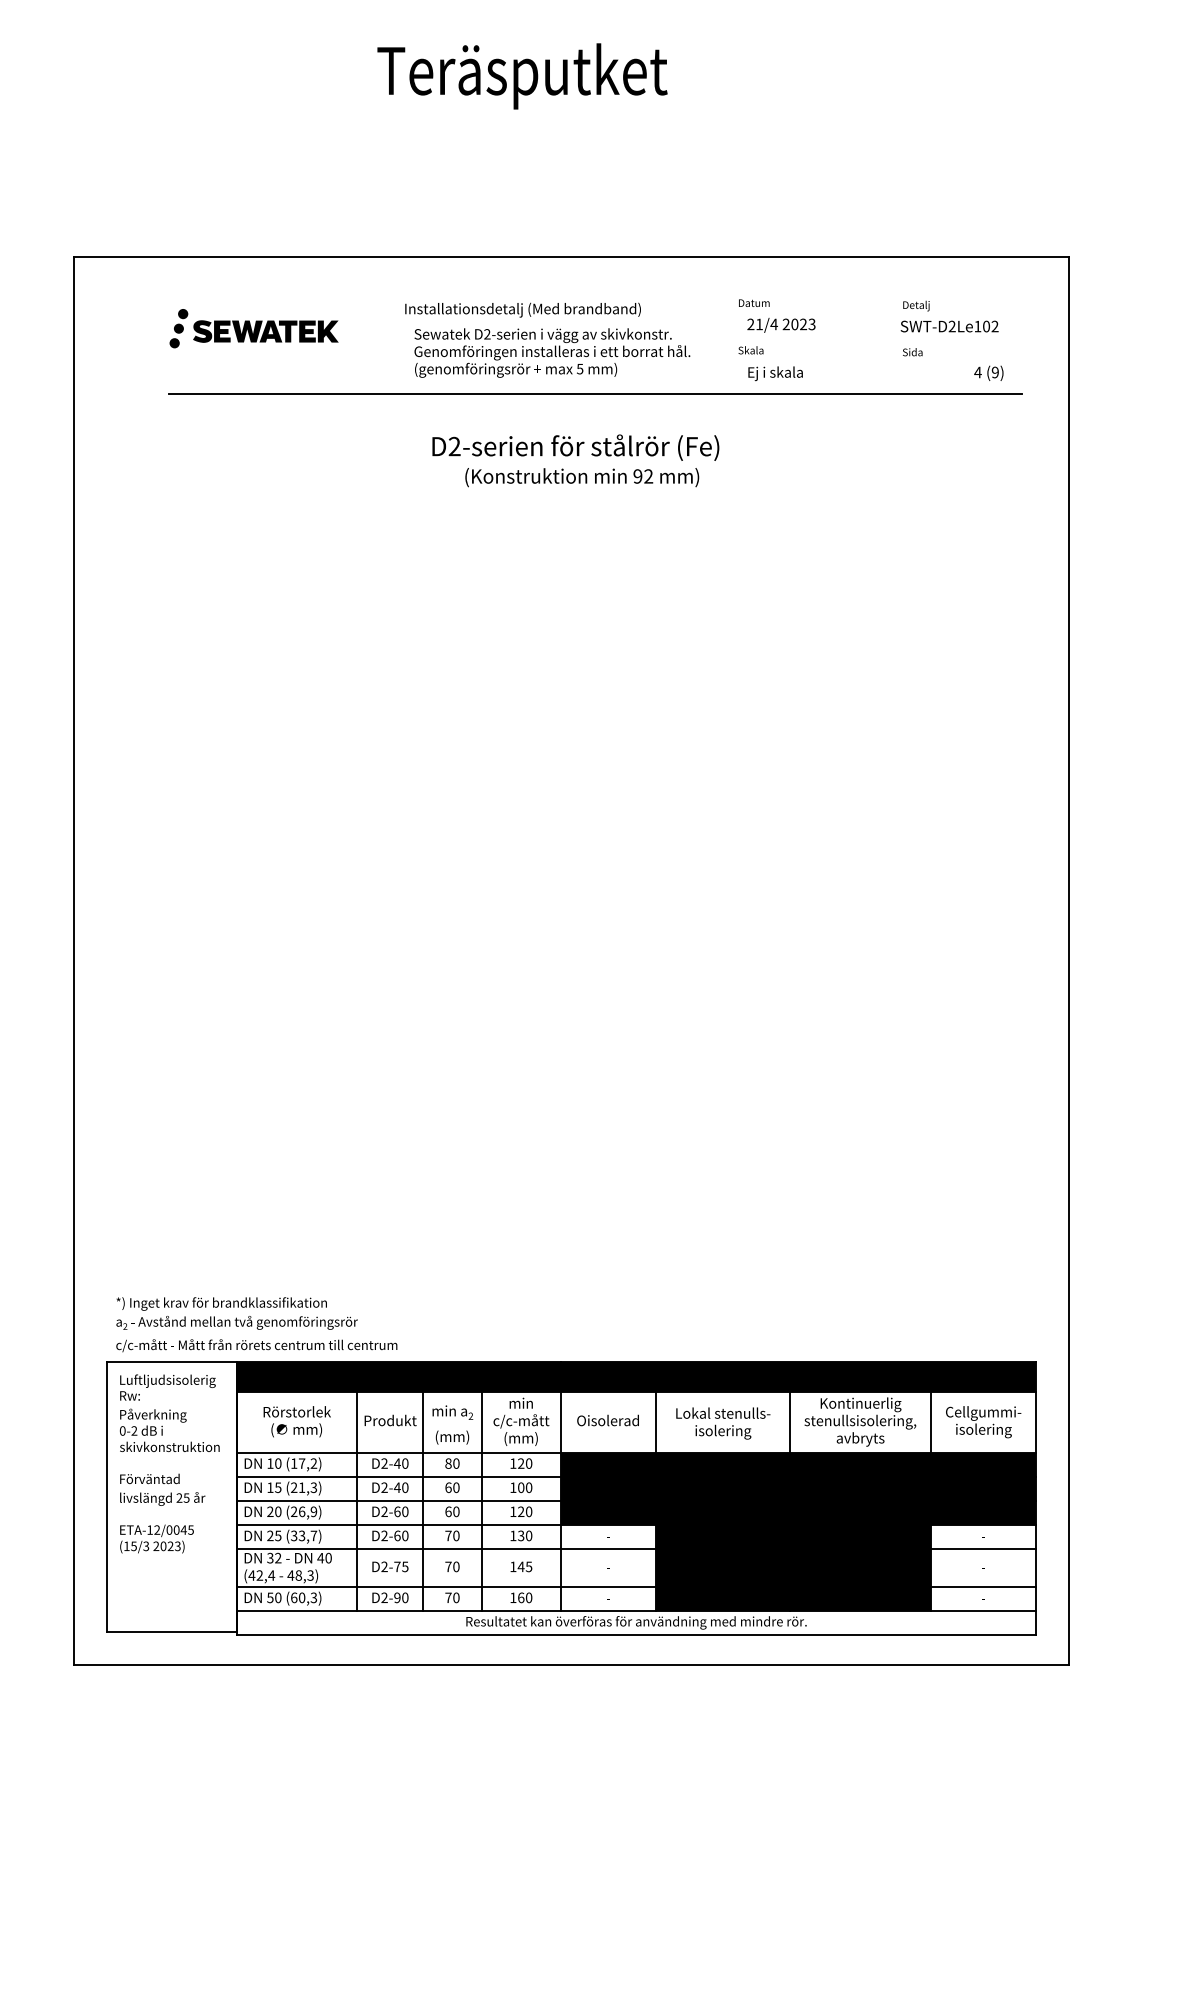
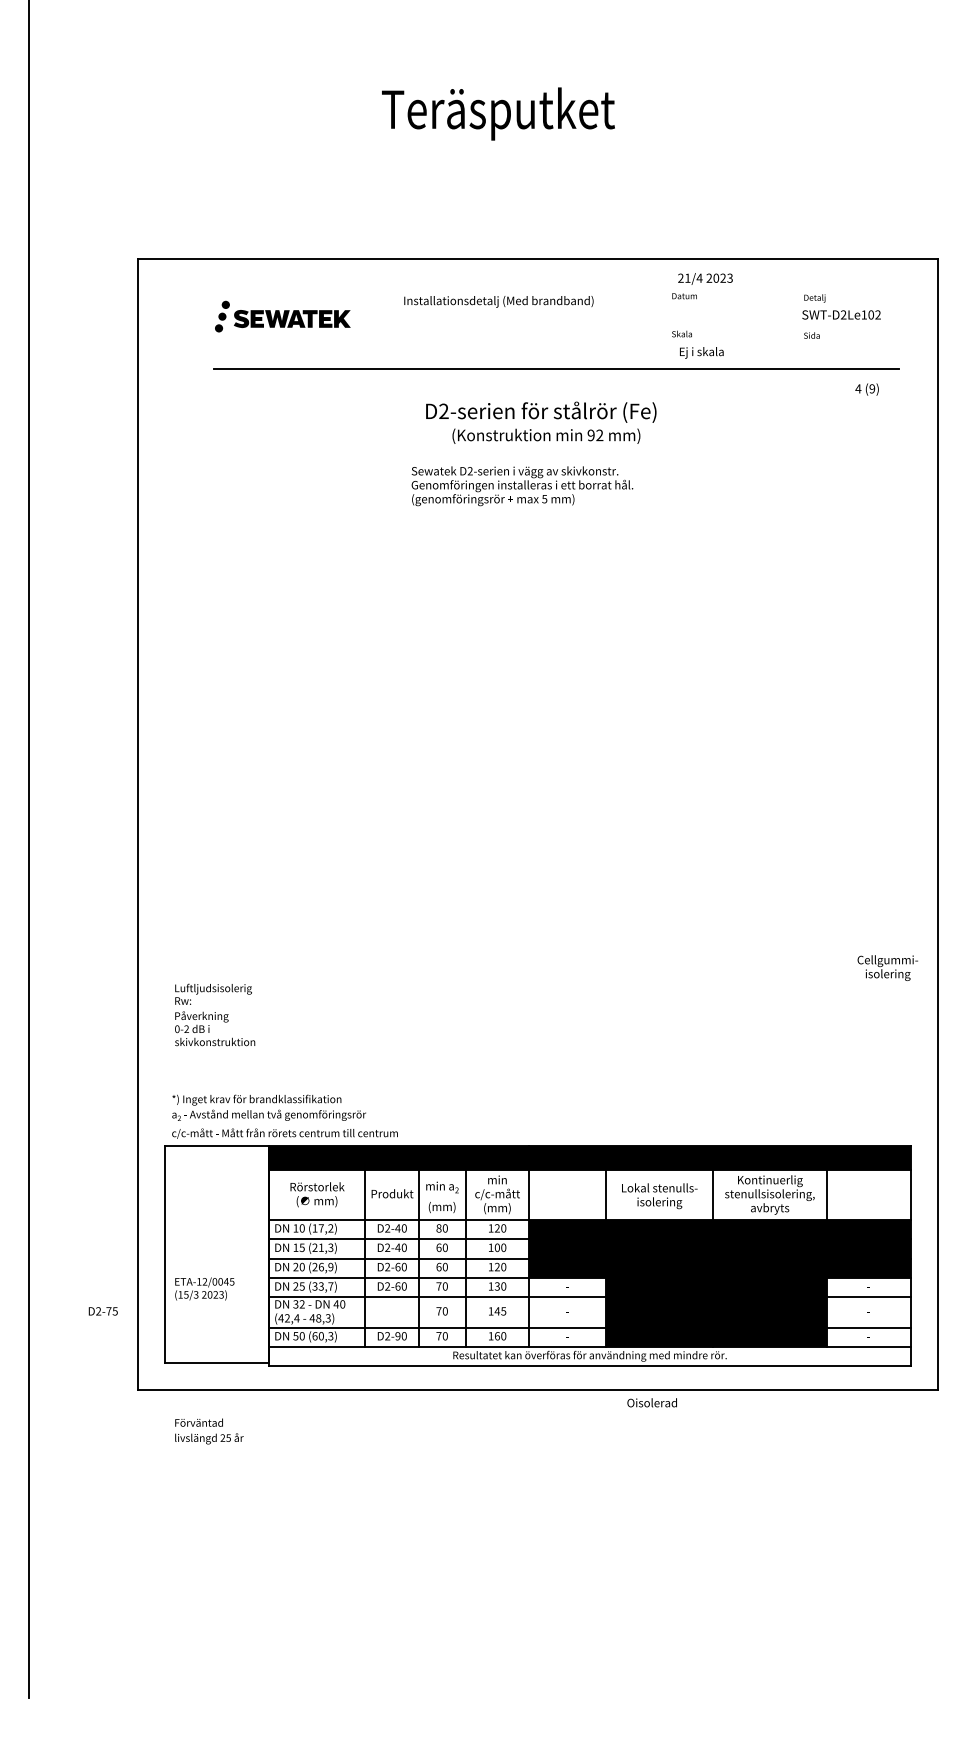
text: (781, 324) -> (705, 278), moved
text: (552, 353) -> (522, 486), moved
text: (988, 373) -> (866, 389), moved
text: (170, 1412) -> (215, 1014), moved
text: (607, 1420) -> (651, 1402), moved
text: (983, 1421) -> (887, 967), moved
text: (162, 1489) -> (209, 1431), moved
text: (389, 1567) -> (102, 1311), moved

